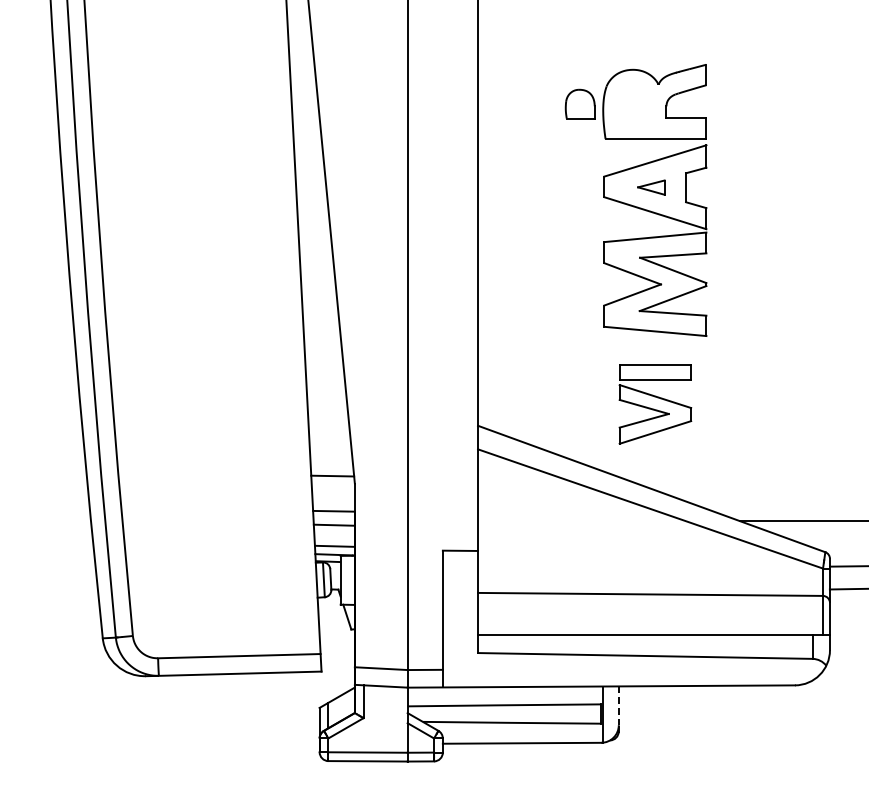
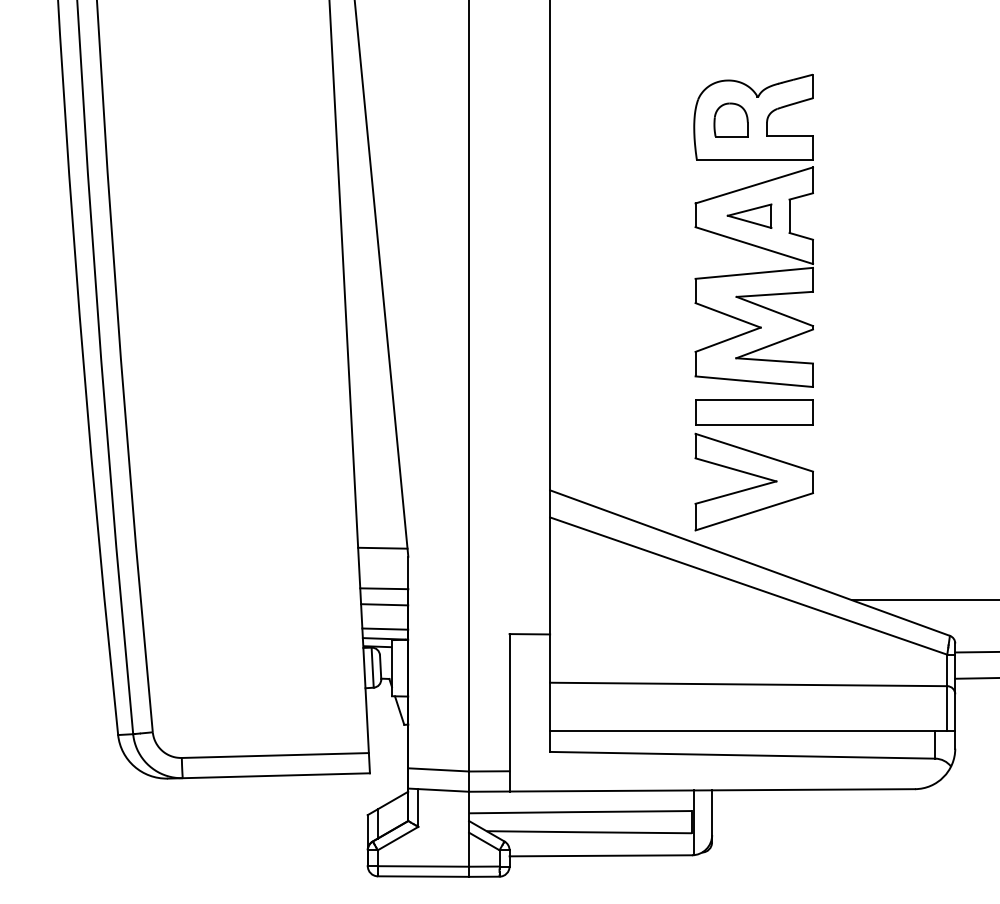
part: (579, 103) -> (730, 119), moved
part: (651, 187) -> (749, 216), size x1.43
part: (655, 404) -> (754, 465), size x1.43
line: (618, 706) -> (711, 813), dashed -> solid

